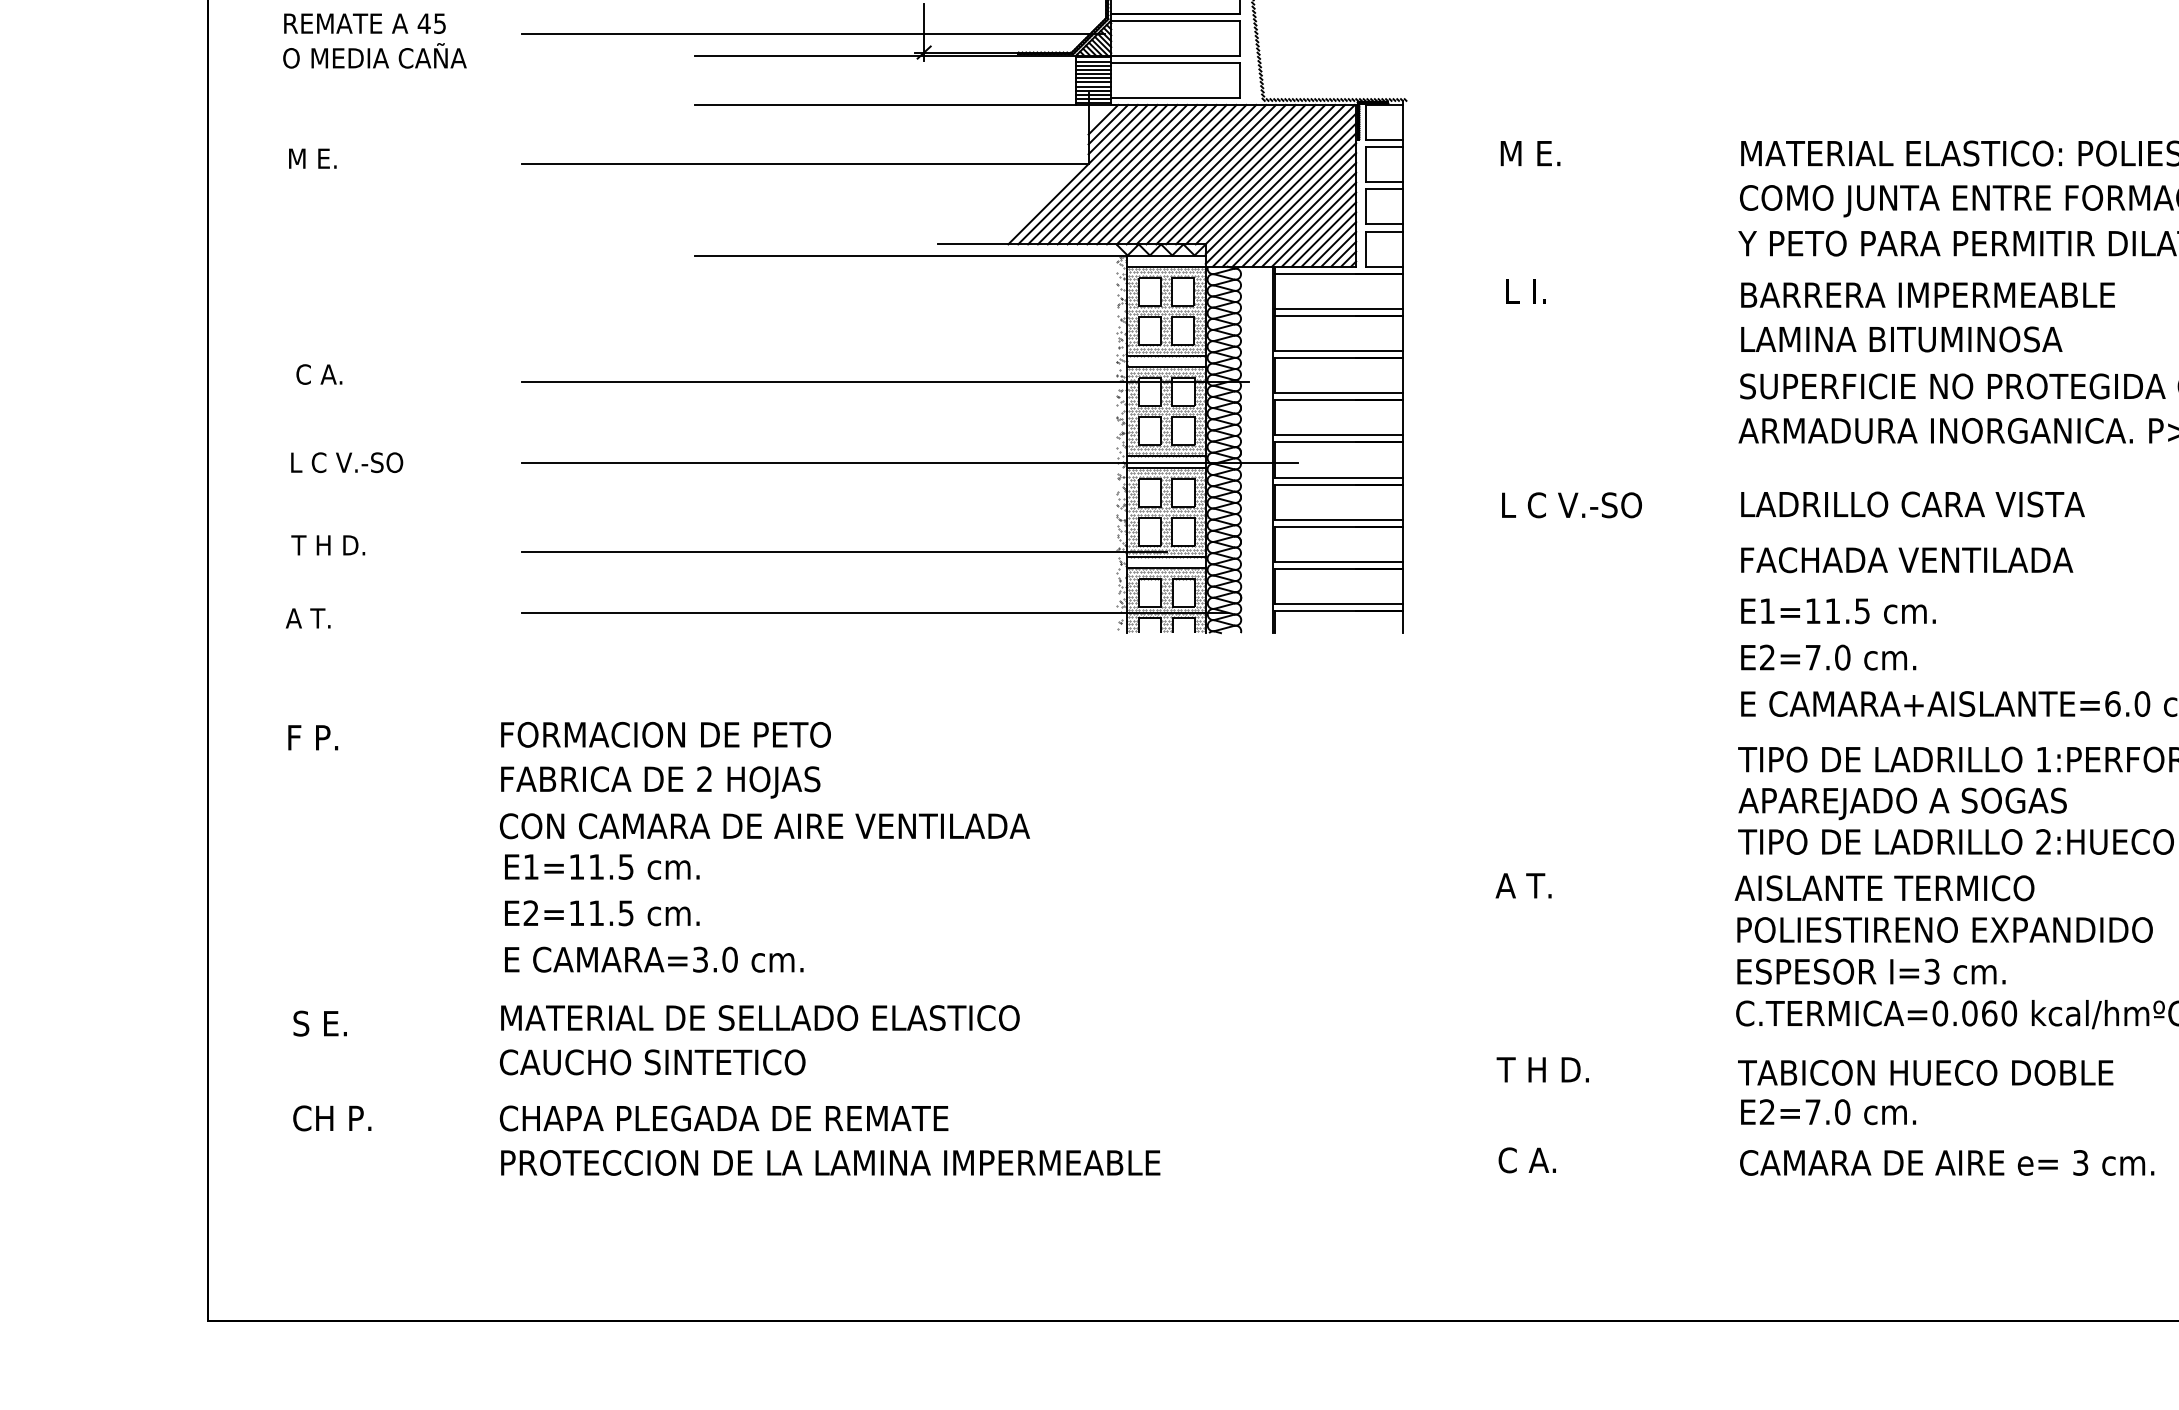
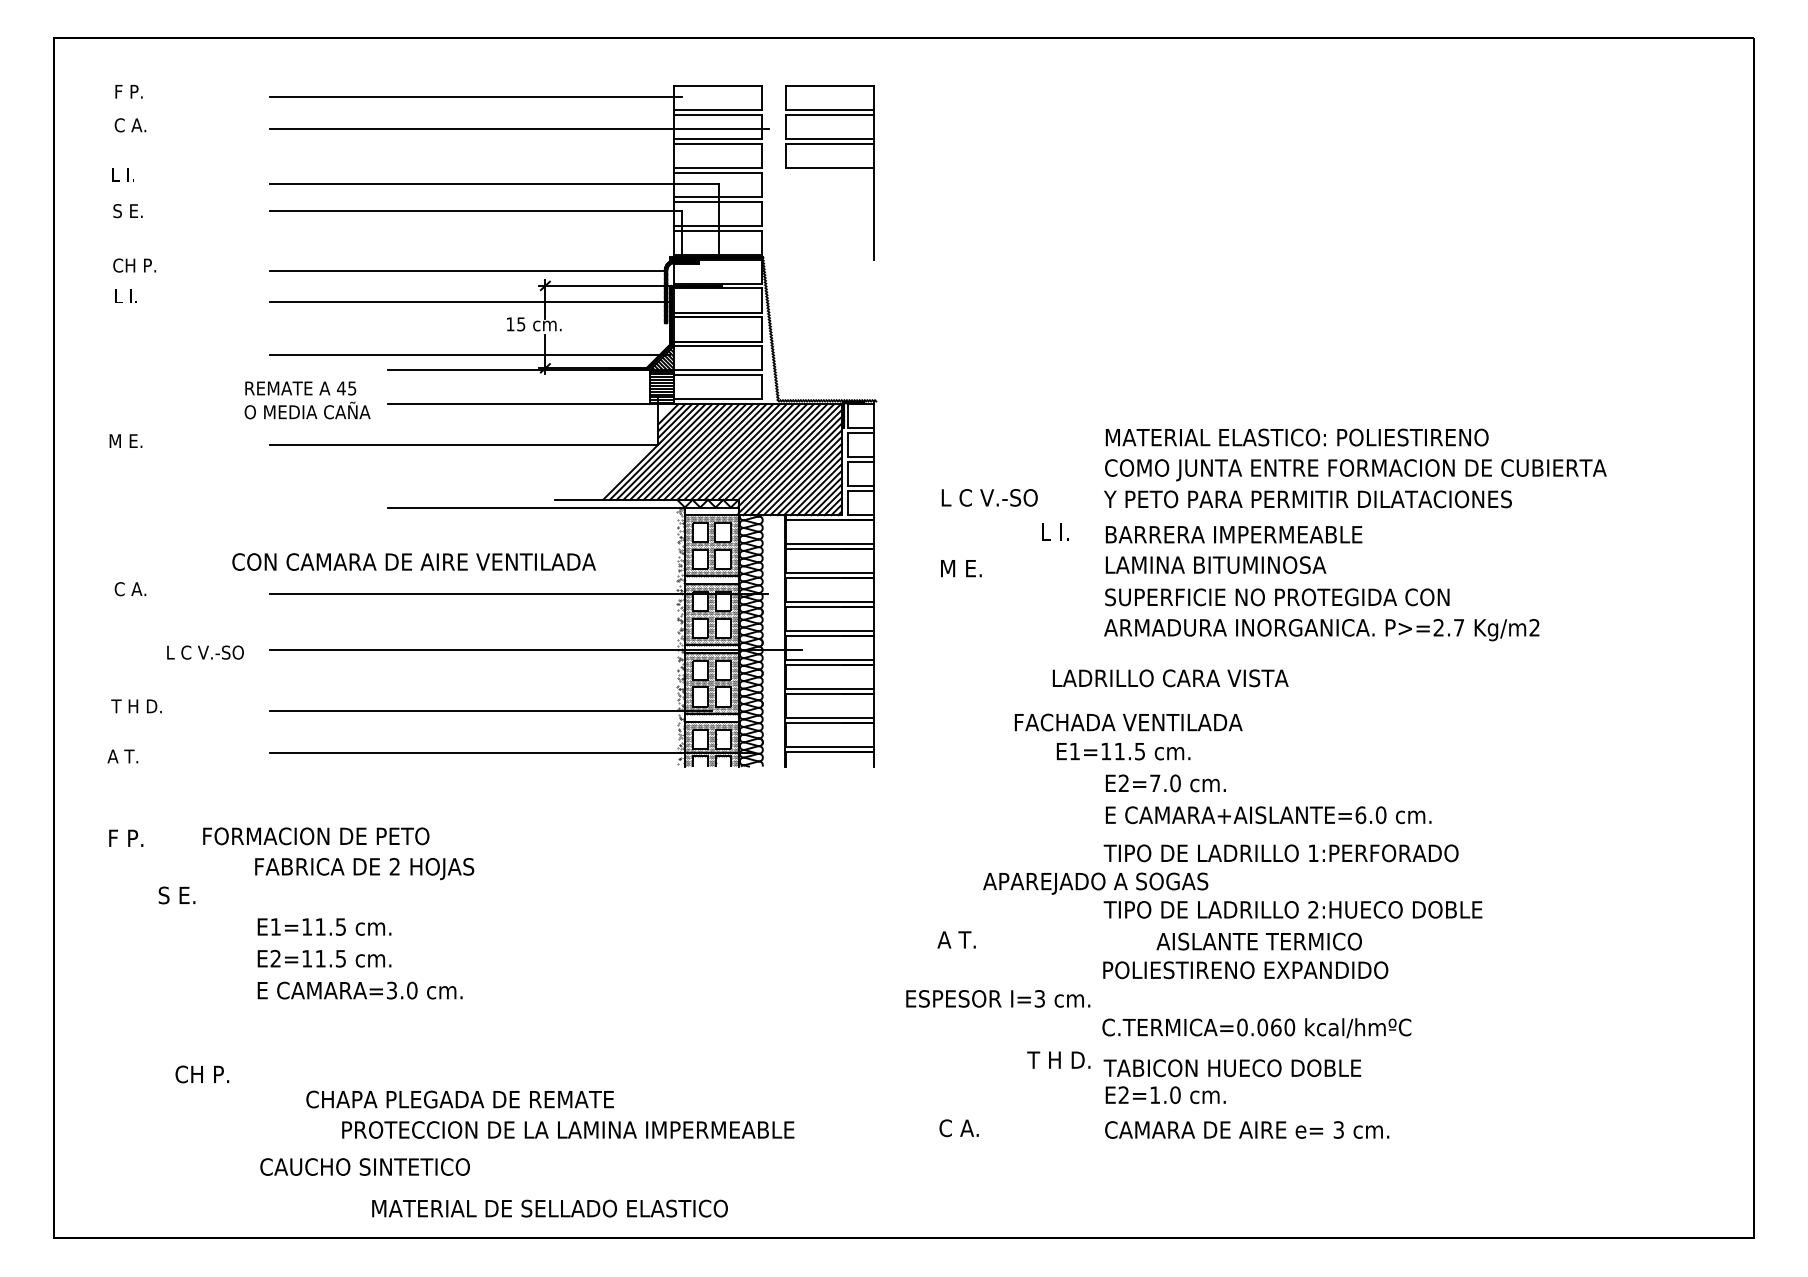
text: (374, 41) -> (307, 400), moved
text: (1530, 153) -> (961, 568), moved
text: (1526, 290) -> (1055, 531), moved
text: (347, 462) -> (205, 652), moved
text: (1571, 504) -> (989, 497), moved
text: (1912, 504) -> (1170, 678), moved
text: (1906, 560) -> (1128, 722), moved
text: (1838, 611) -> (1123, 751), moved
text: (666, 735) -> (316, 836), moved
text: (1902, 803) -> (1095, 883), moved
text: (763, 825) -> (413, 561), moved
text: (1883, 888) -> (1258, 941), moved
text: (1871, 971) -> (998, 998), moved
text: (759, 1017) -> (549, 1208), moved
text: (319, 1023) -> (176, 895), moved
text: (651, 1061) -> (364, 1166), moved
text: (1542, 1068) -> (1058, 1059), moved
text: (1813, 1111) -> (1155, 1094), E2=7.0 -> E2=1.0
text: (332, 1118) -> (202, 1074), moved
text: (723, 1118) -> (459, 1099), moved
text: (831, 1162) -> (568, 1129), moved

